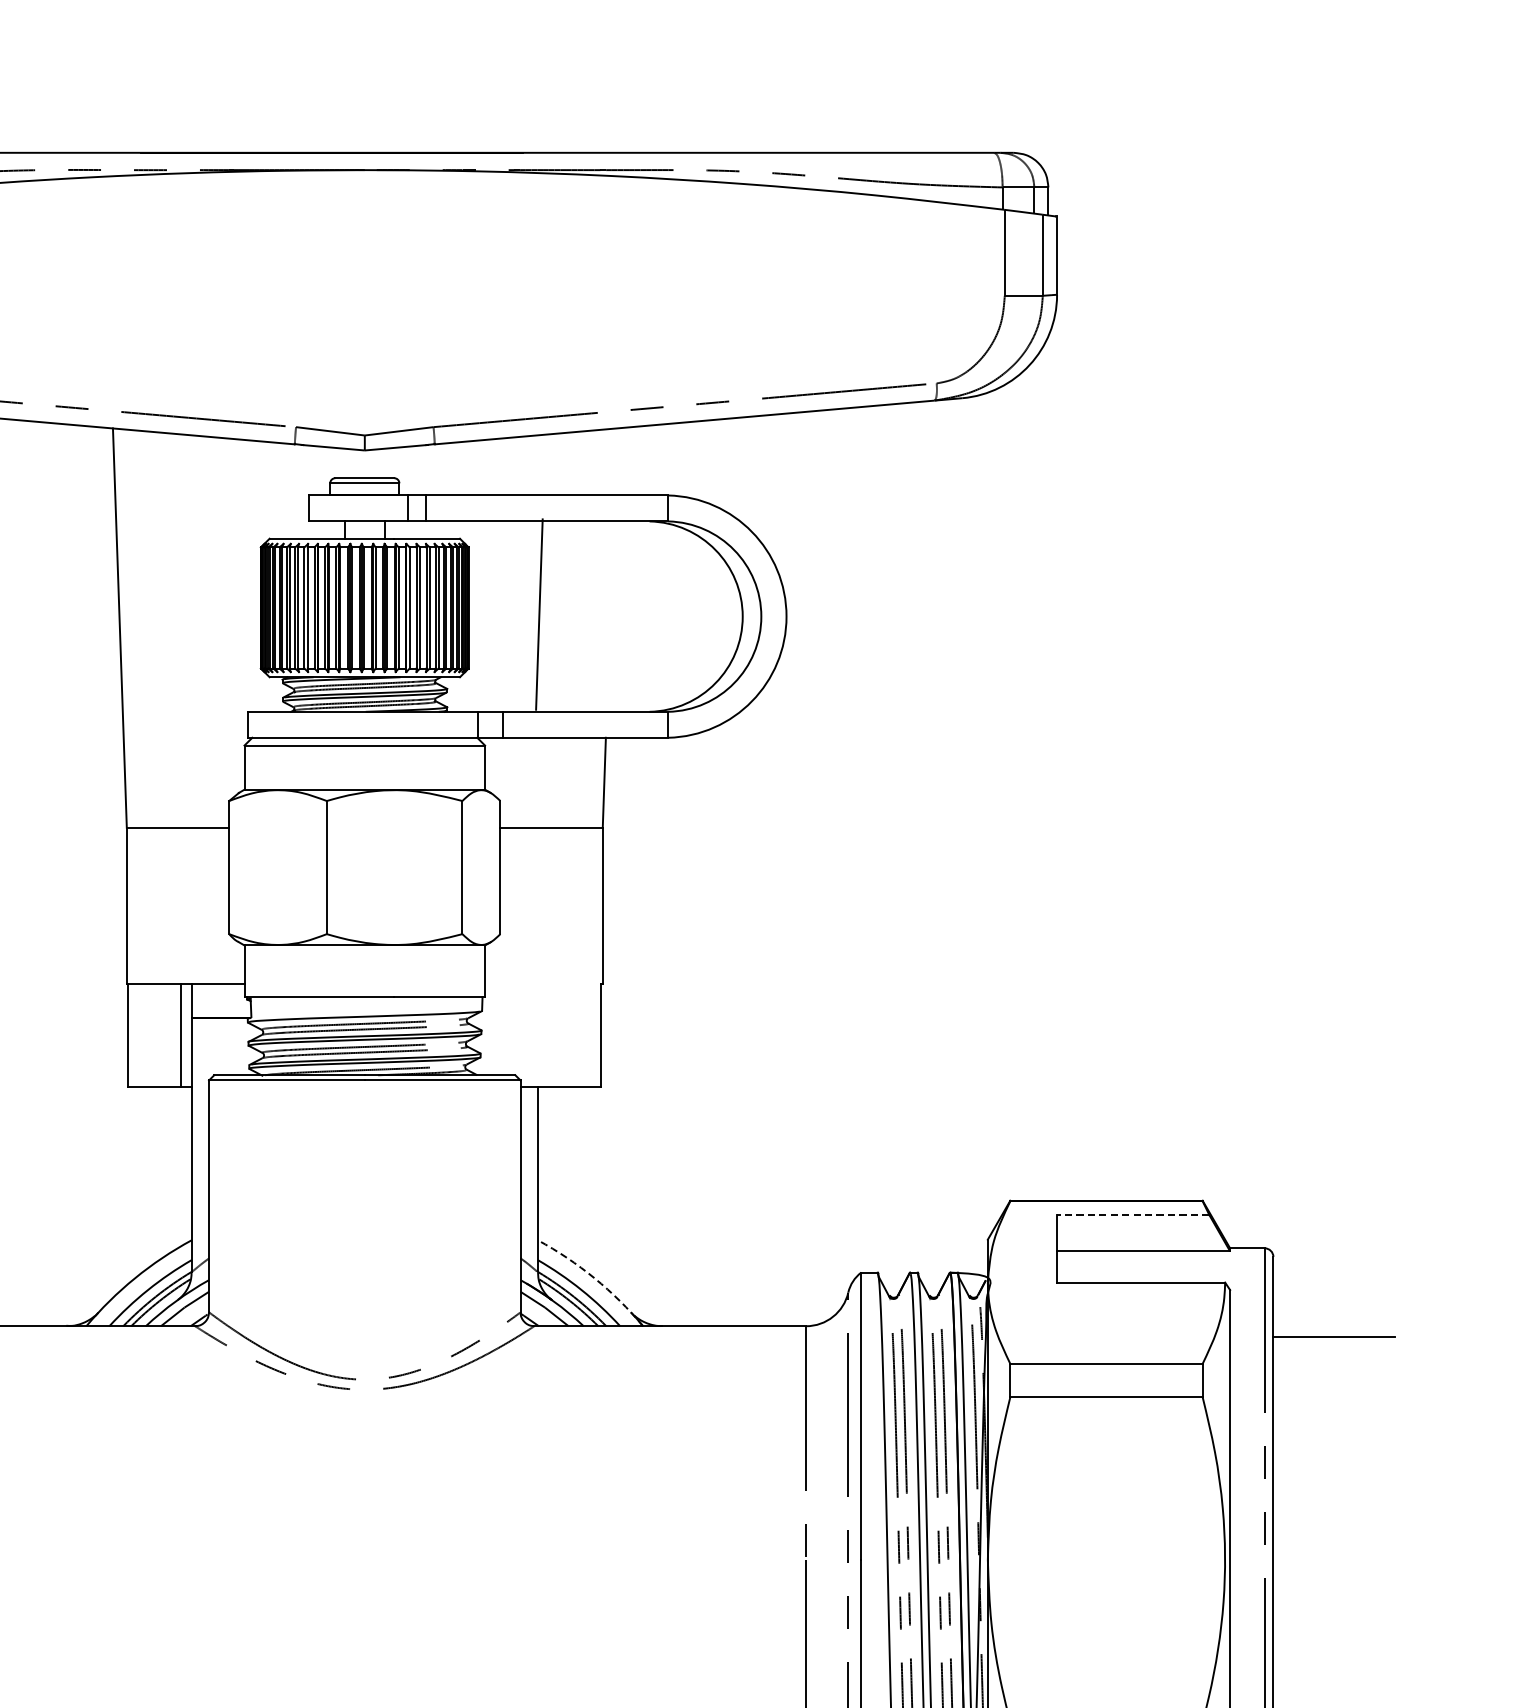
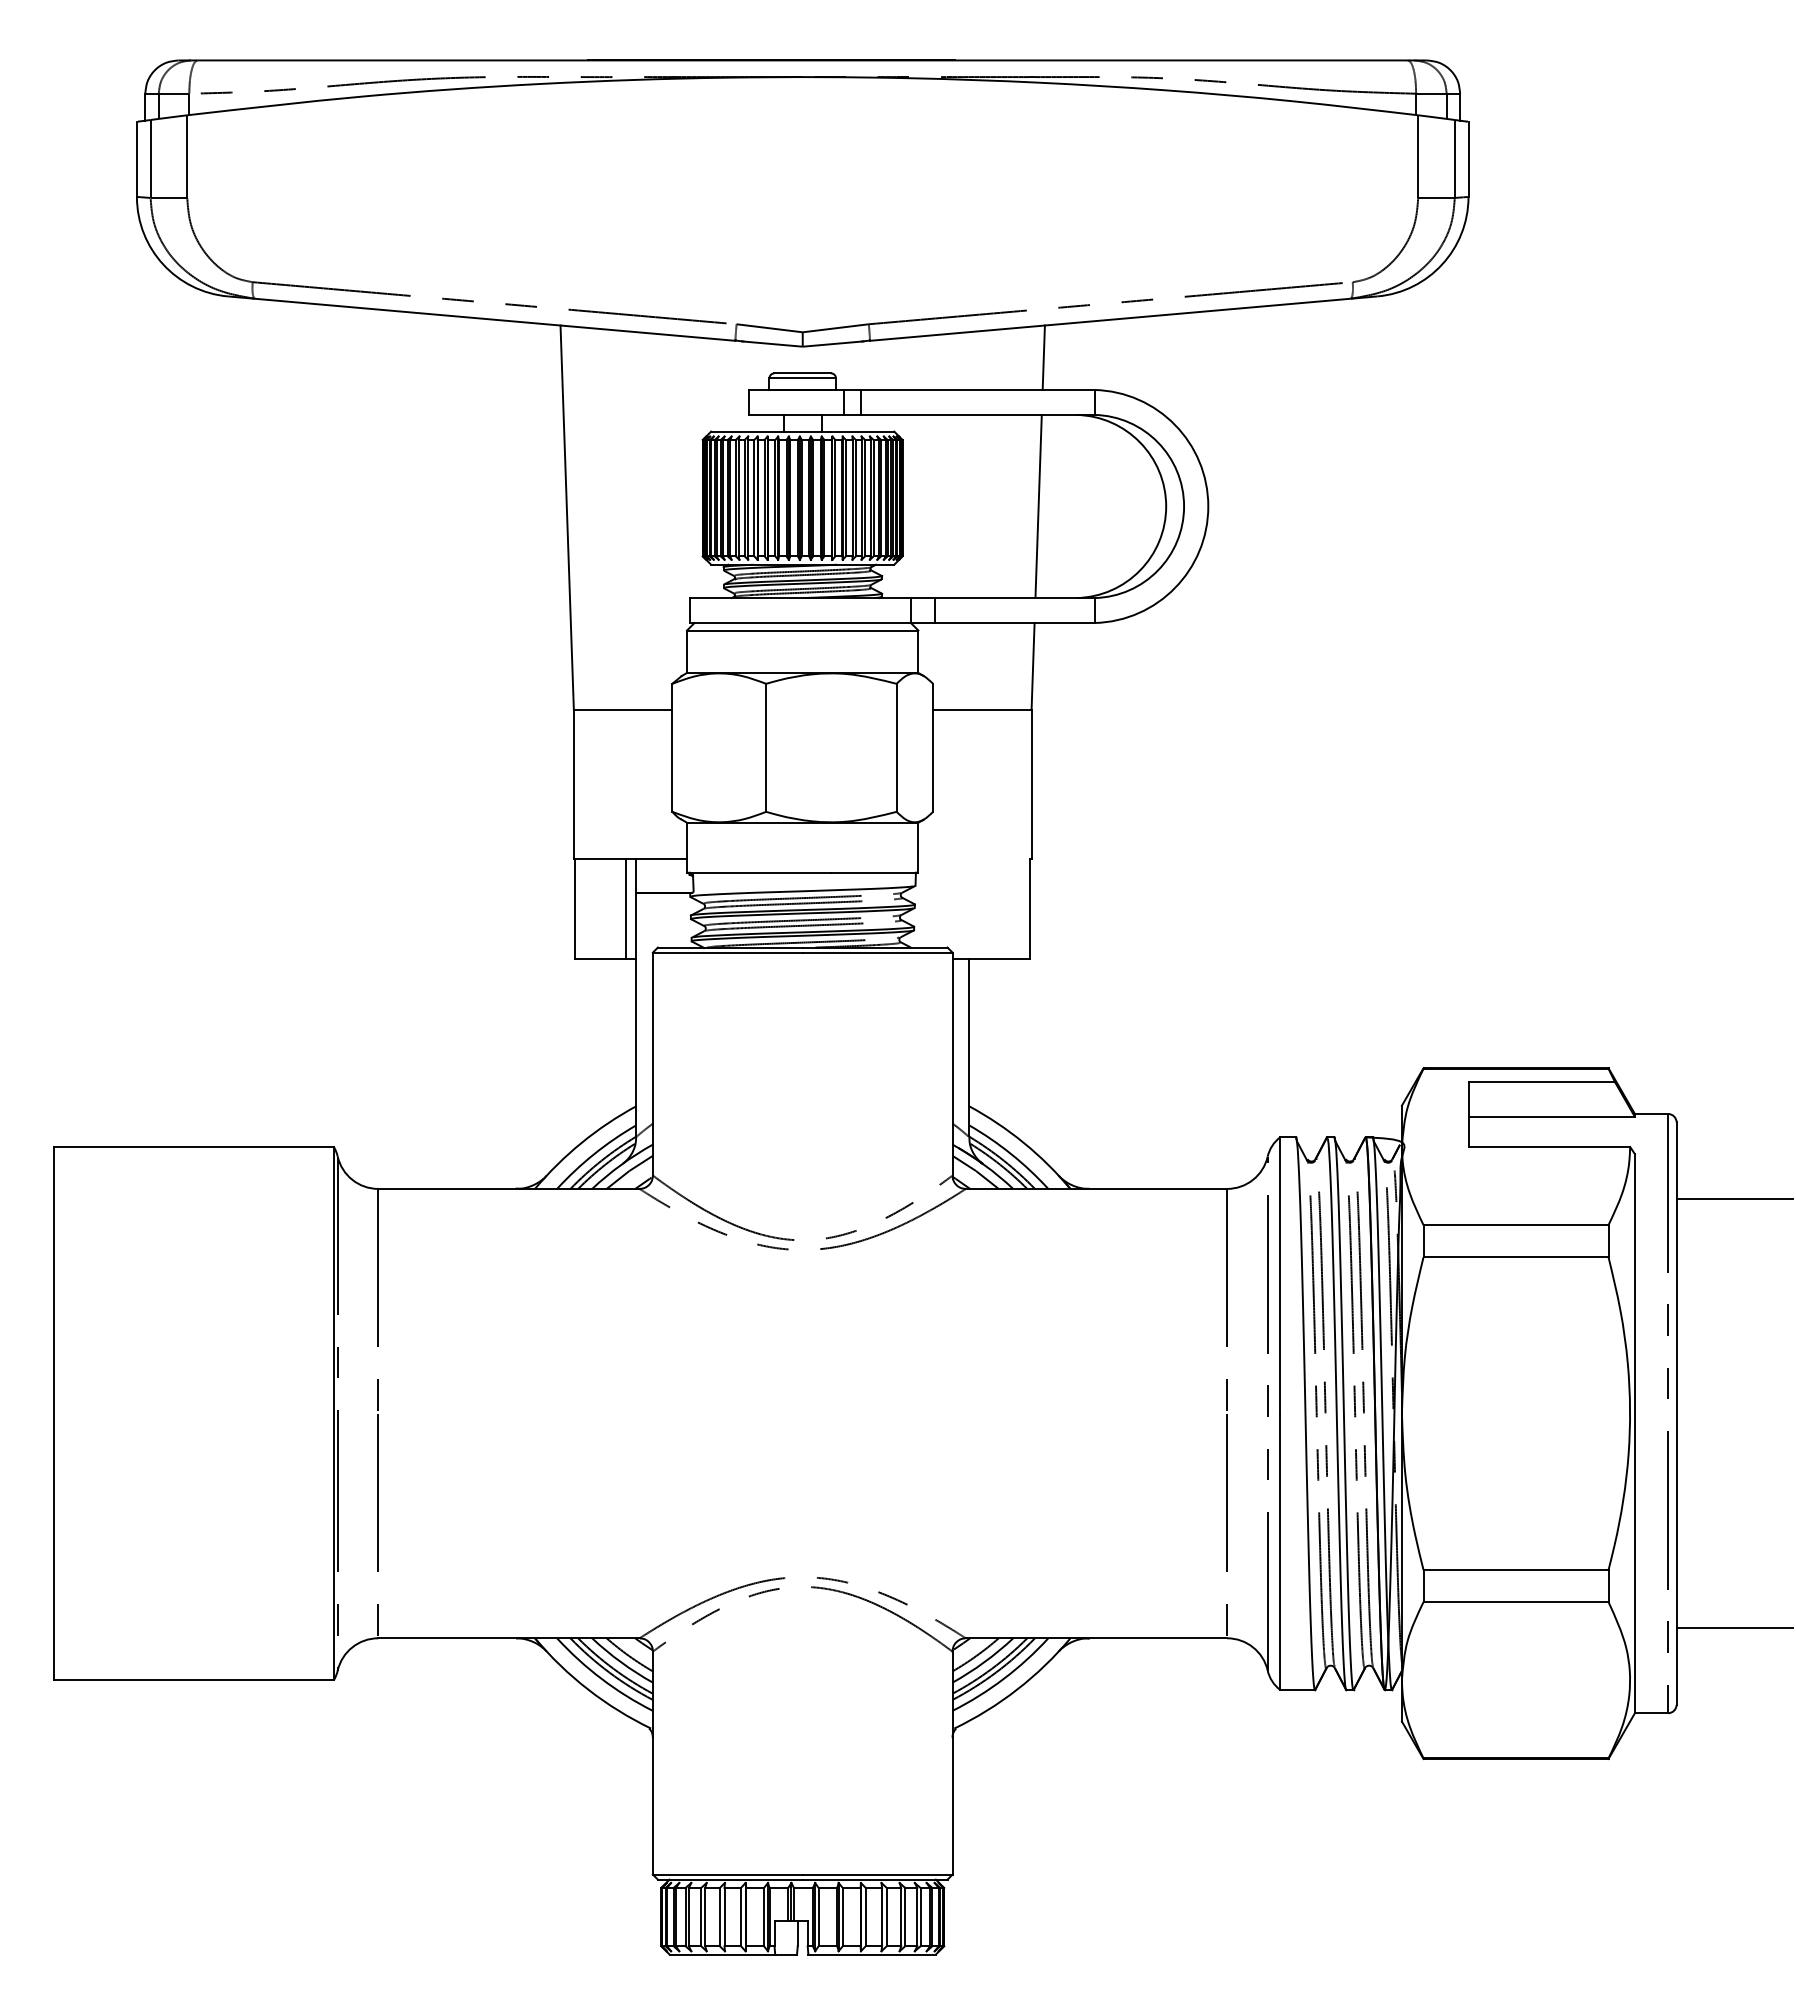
line: (615, 461) -> (1043, 357), added
line: (539, 614) -> (1038, 506), moved
line: (1132, 1215) -> (1541, 1082), dashed -> solid
arc: (594, 1277) -> (1023, 1142), dashed -> solid

